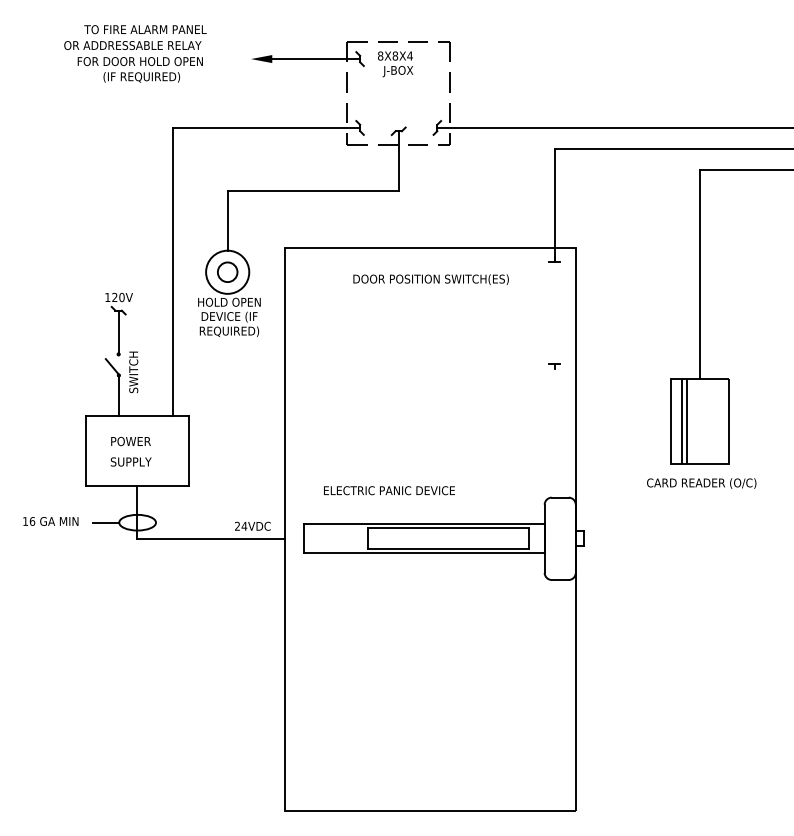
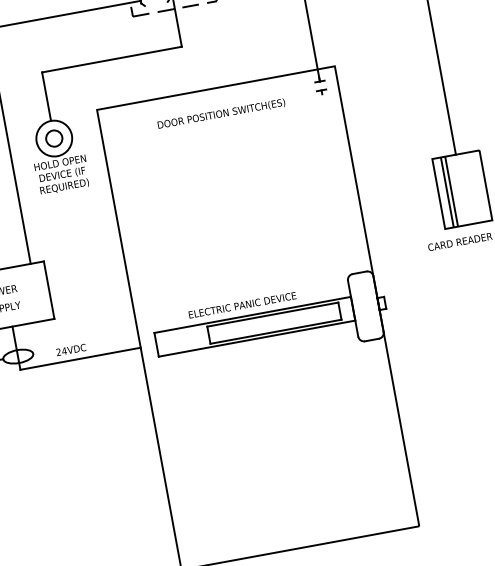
part: (554, 366) -> (321, 92), moved
text: (389, 490) -> (242, 305), moved
text: (252, 525) -> (70, 349), moved

